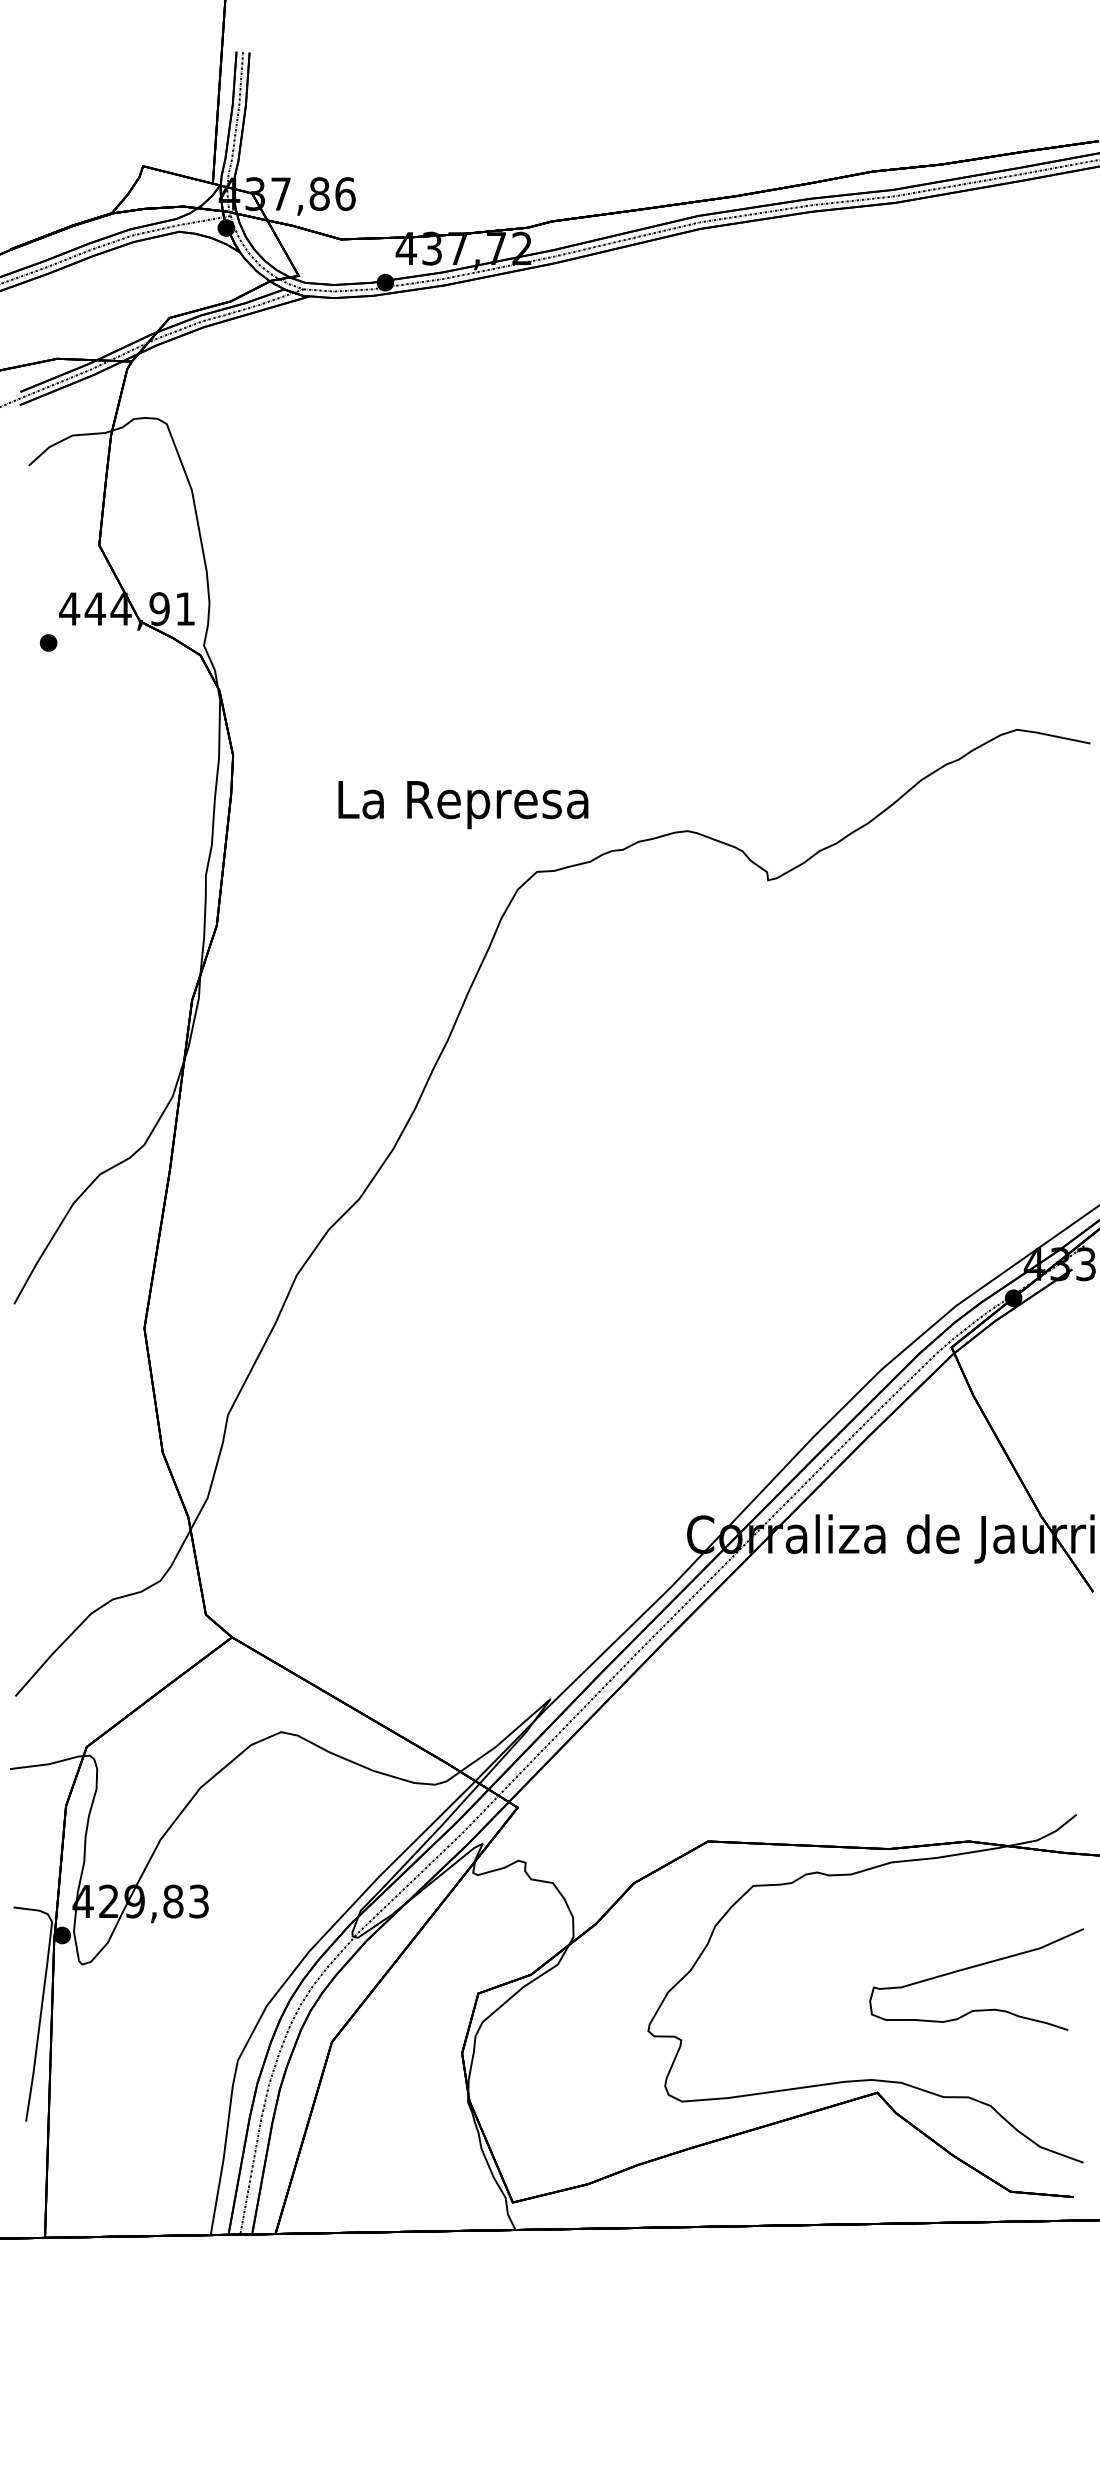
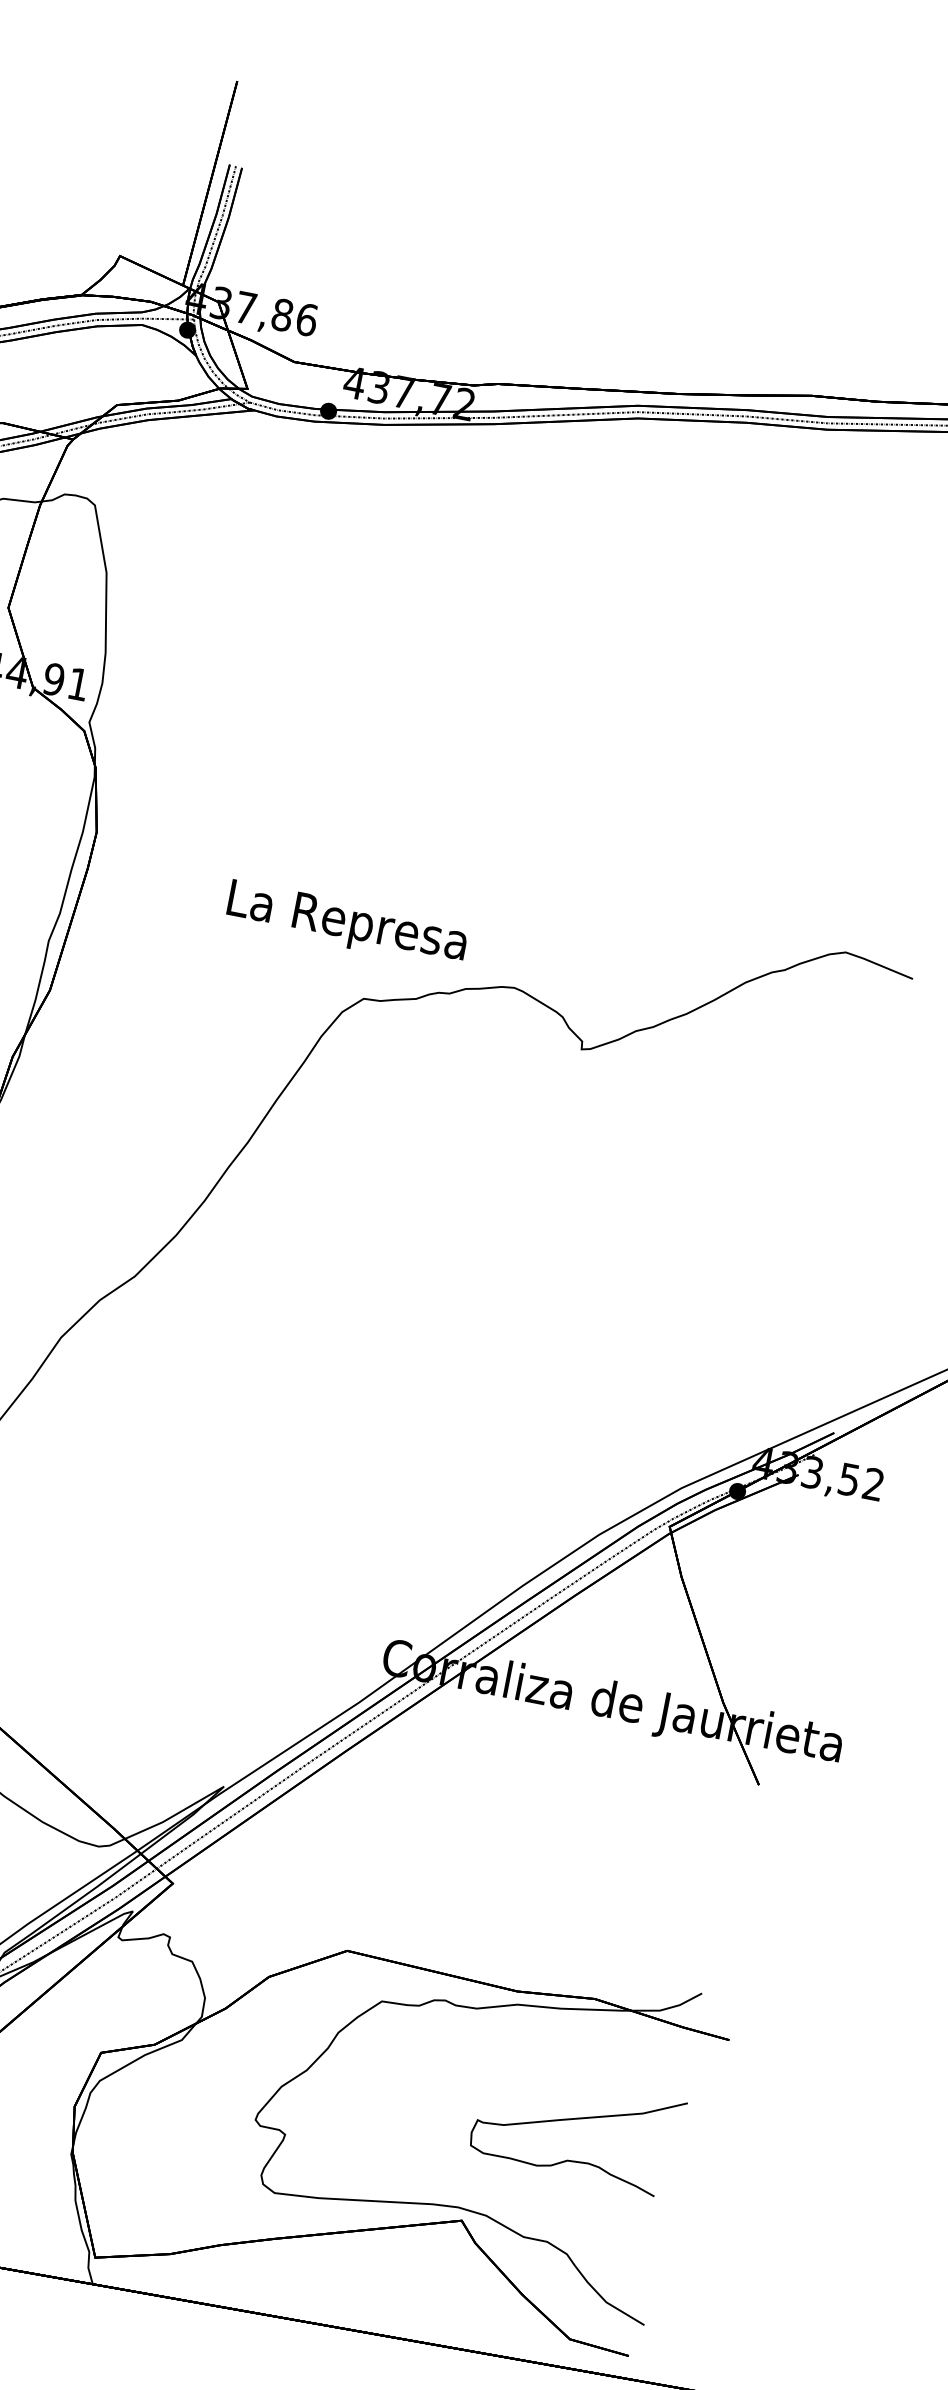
text: (463, 805) -> (347, 925), moved

